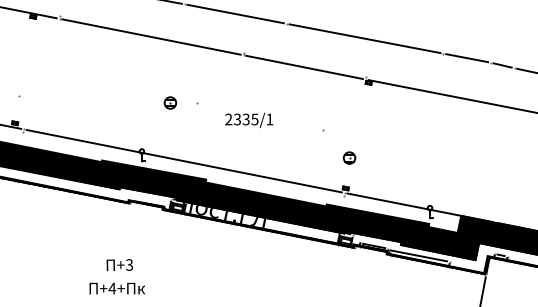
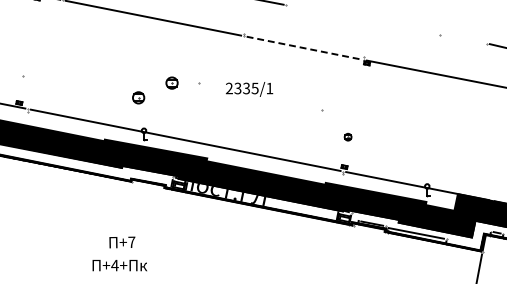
line: (364, 38) -> (362, 19), removed
line: (467, 58) -> (464, 39), removed
line: (305, 67) -> (304, 48), solid -> dashed
part: (136, 117) -> (138, 97), added
text: (249, 119) -> (249, 88), moved
part: (349, 157) -> (348, 136), size x0.6
text: (129, 264) -> (131, 241), +3 -> +7

